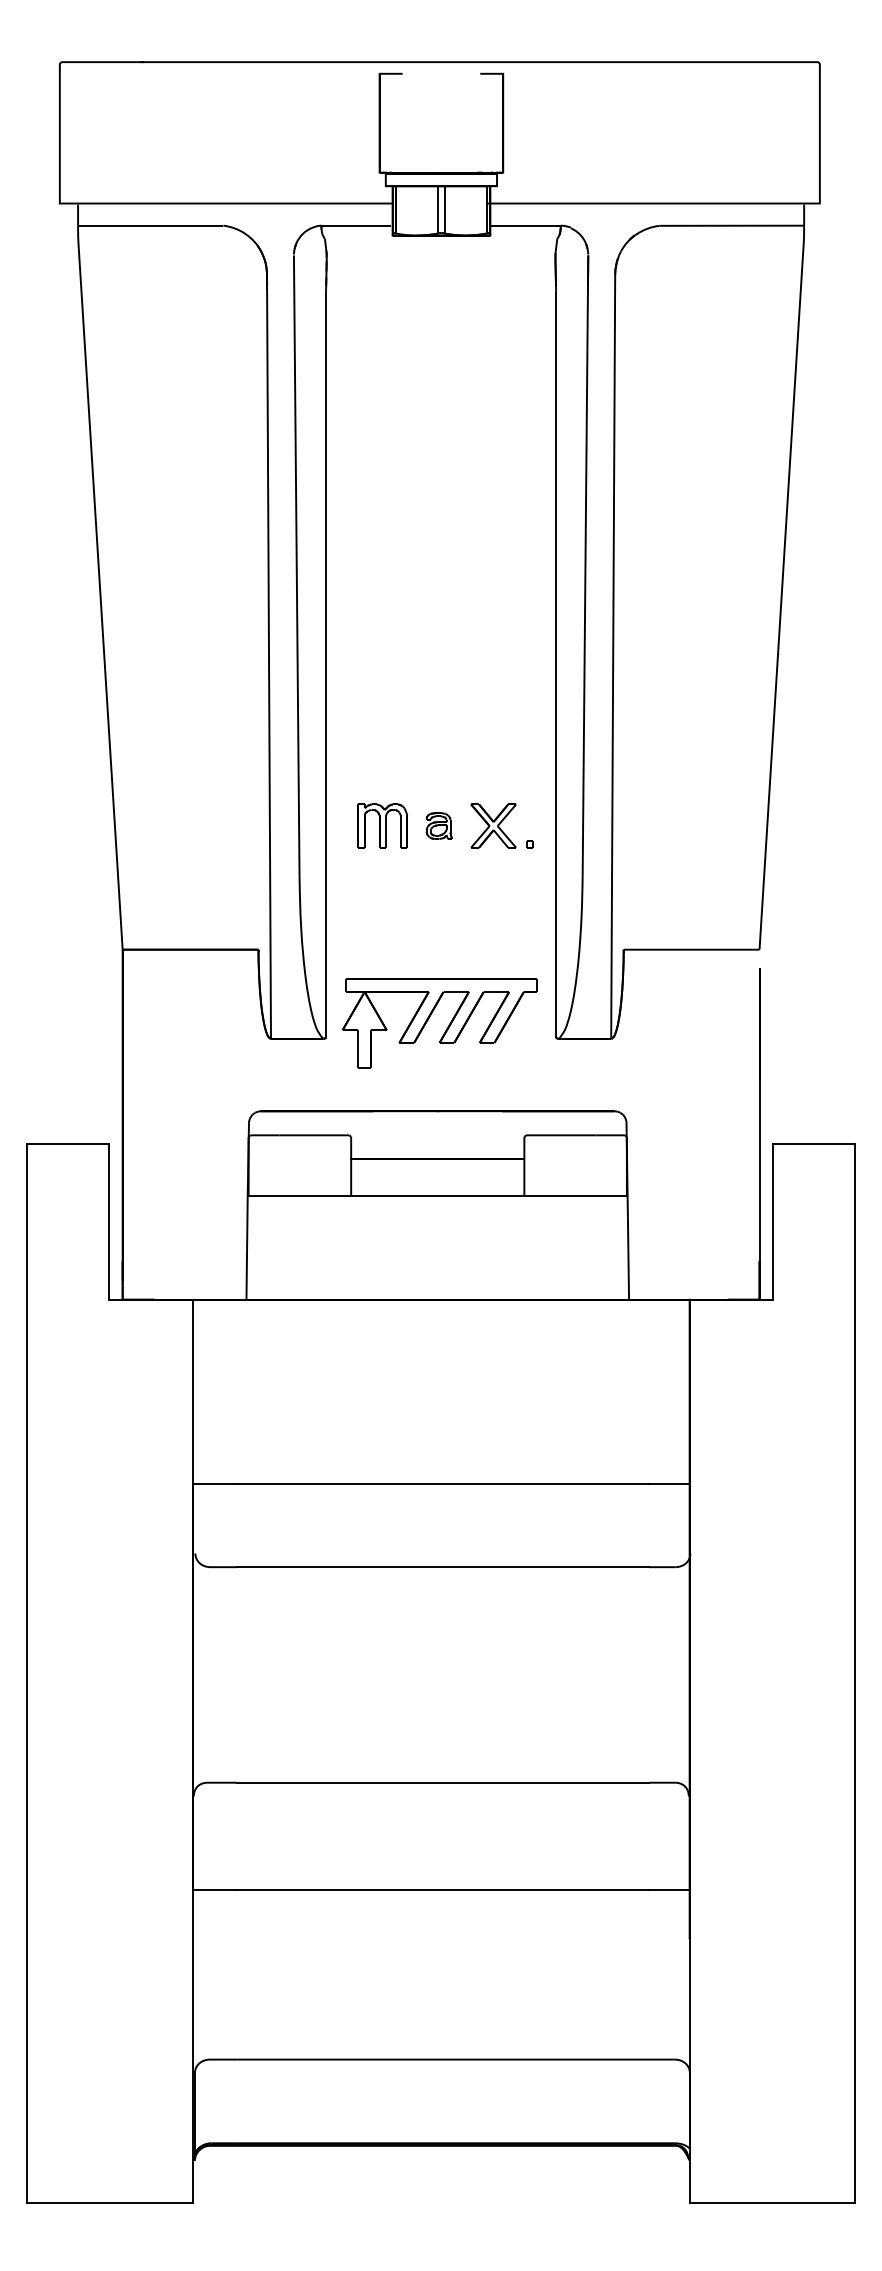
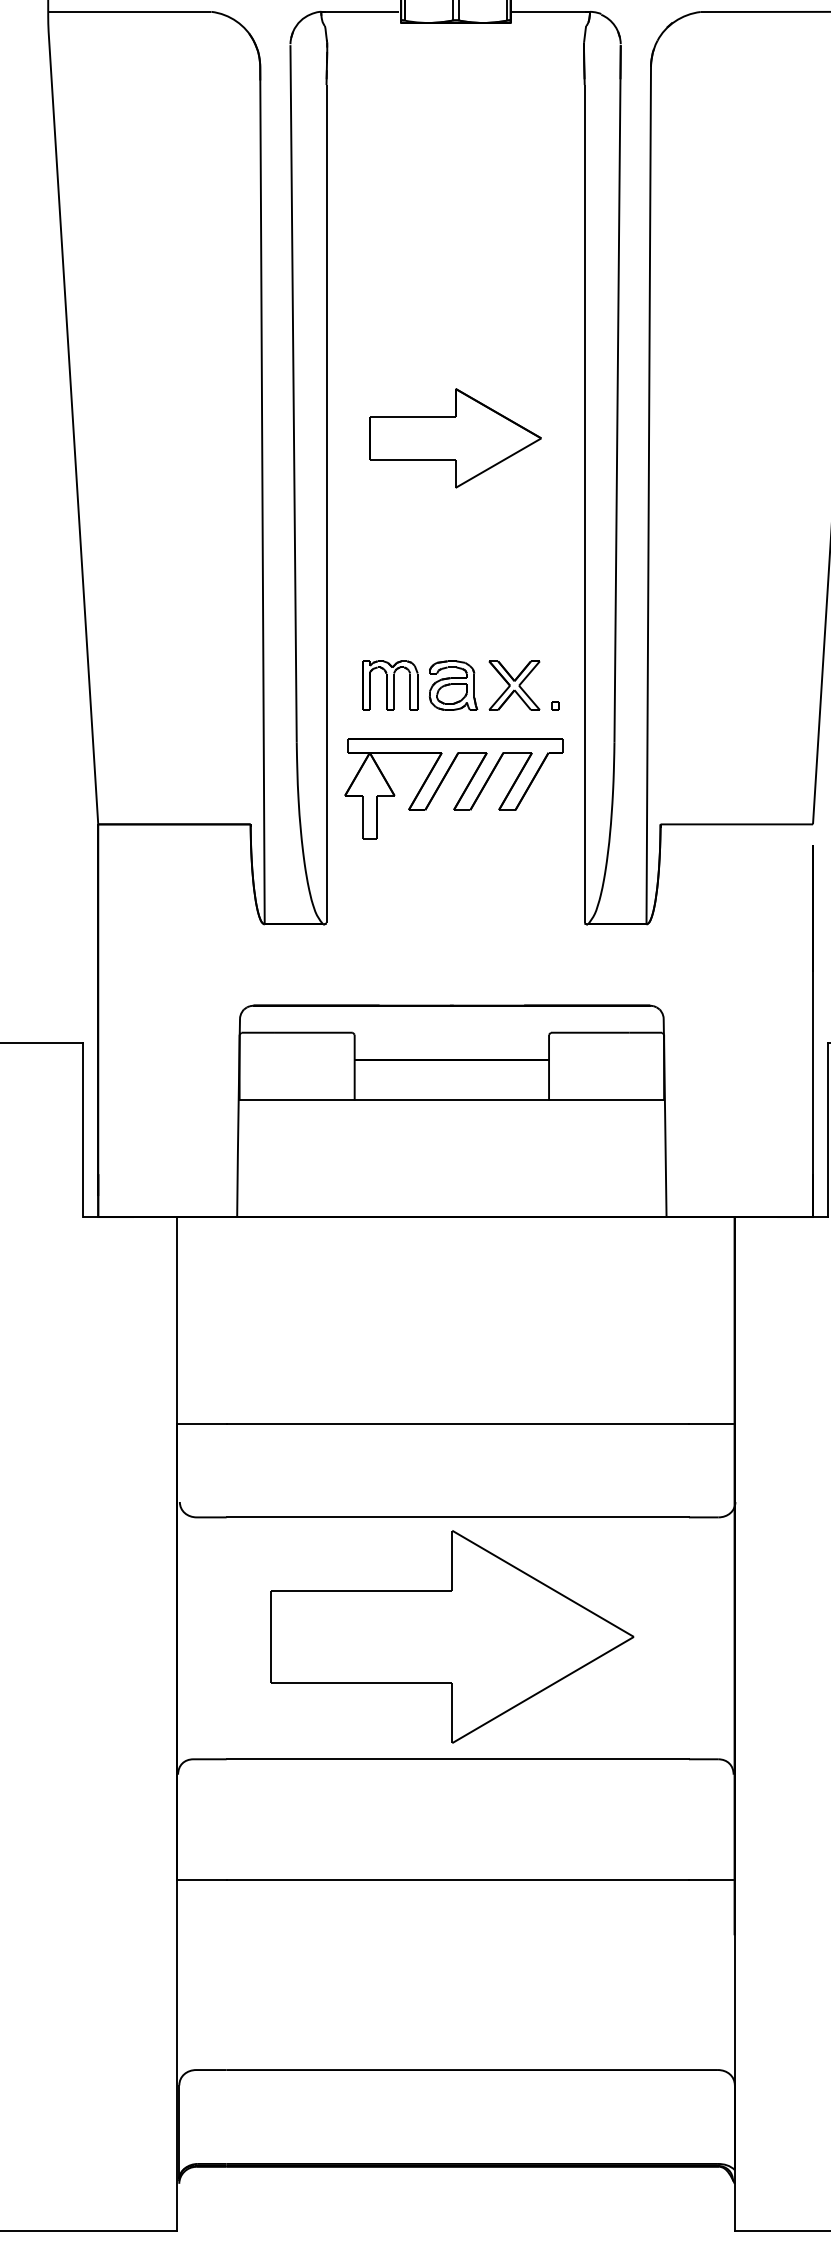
part: (440, 605) -> (454, 438), added
part: (439, 825) -> (453, 685), size x1.67
part: (447, 1026) -> (462, 791), moved
part: (437, 1673) -> (451, 1636), added

